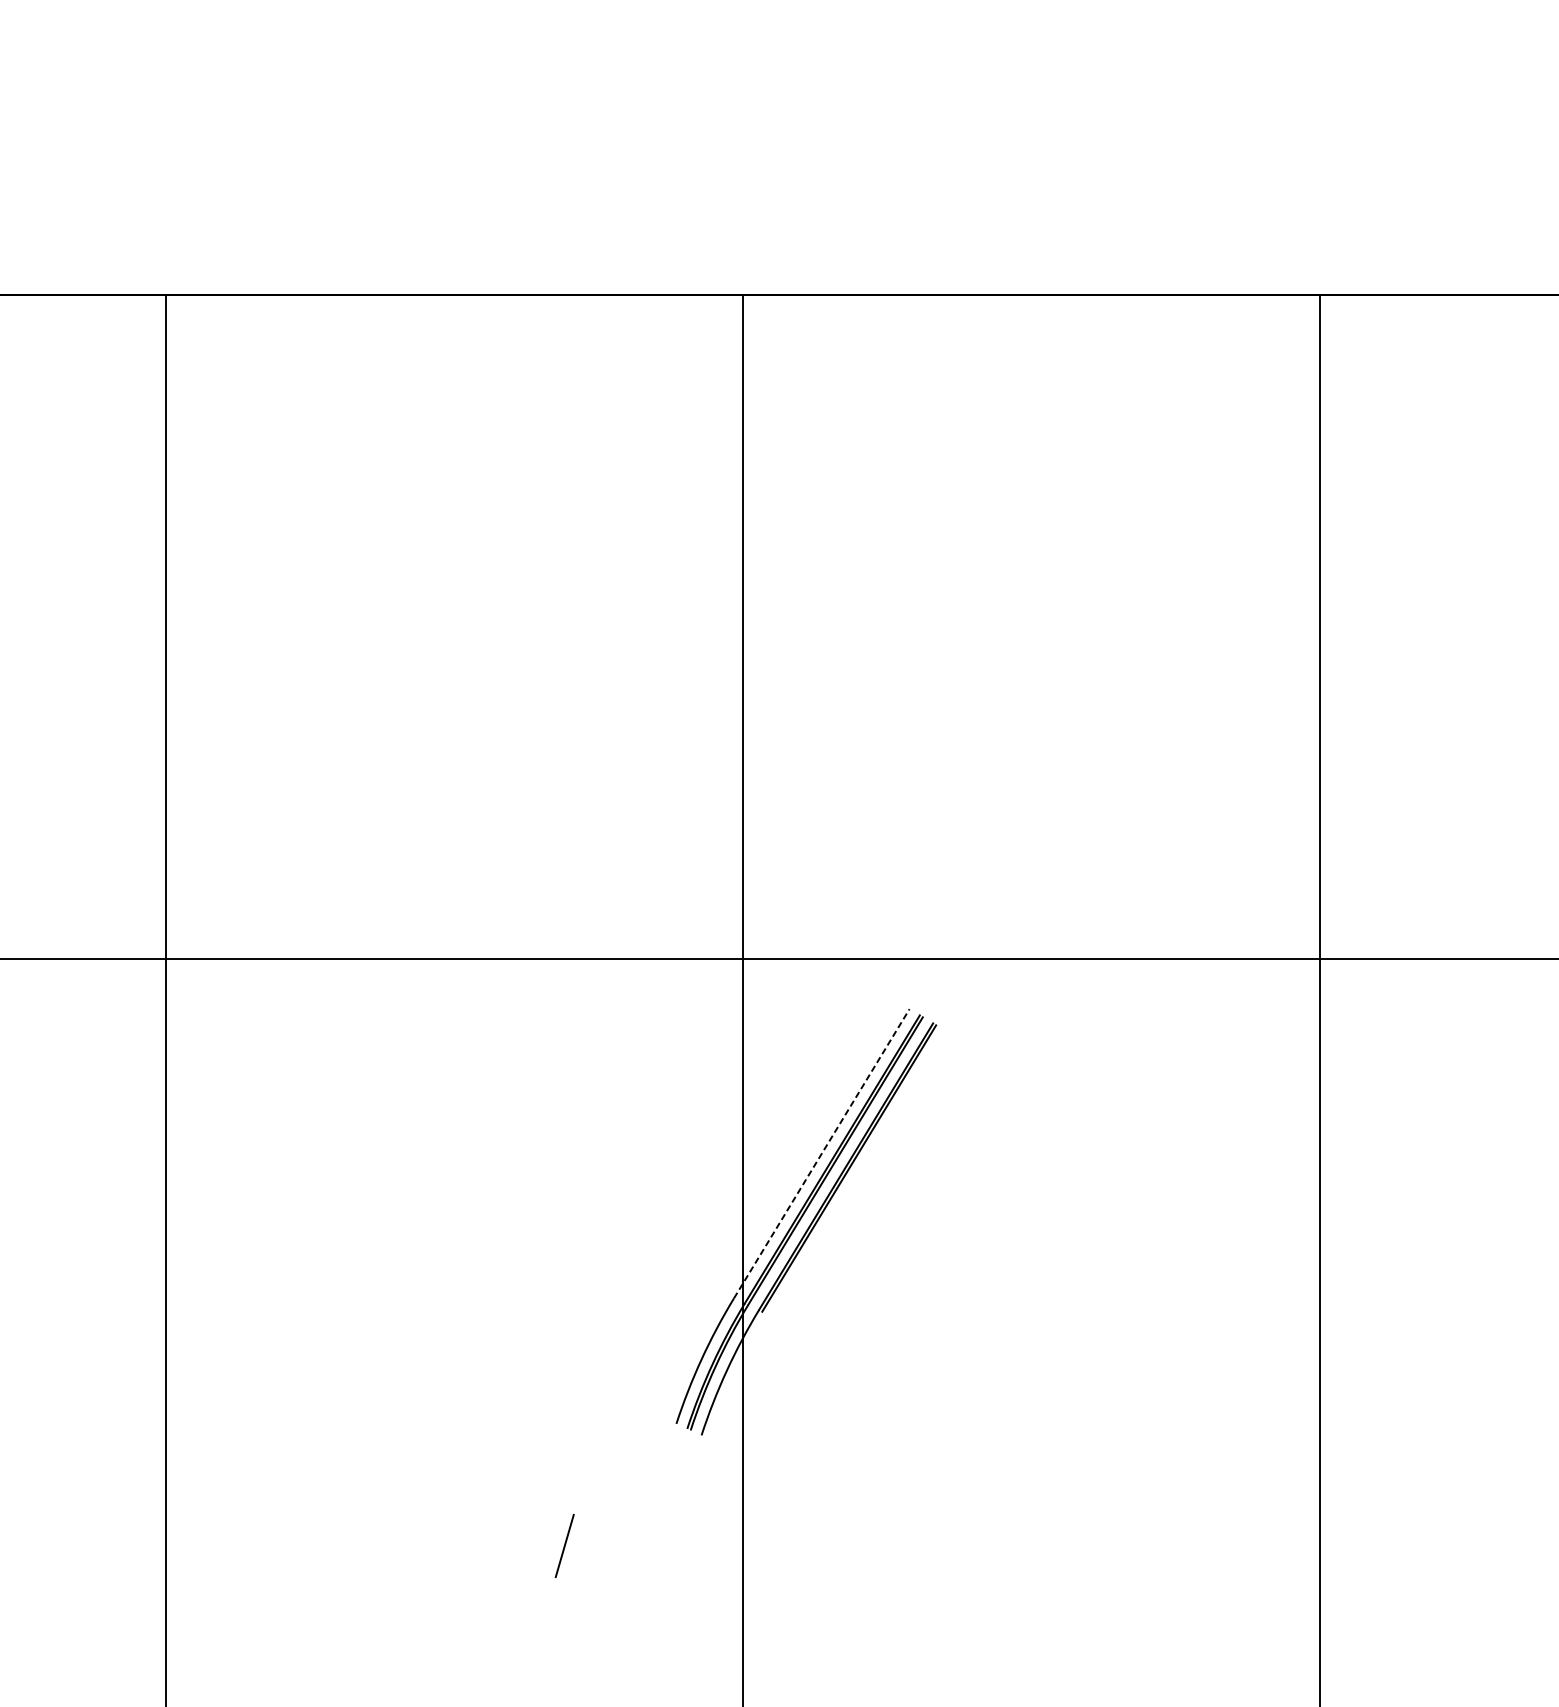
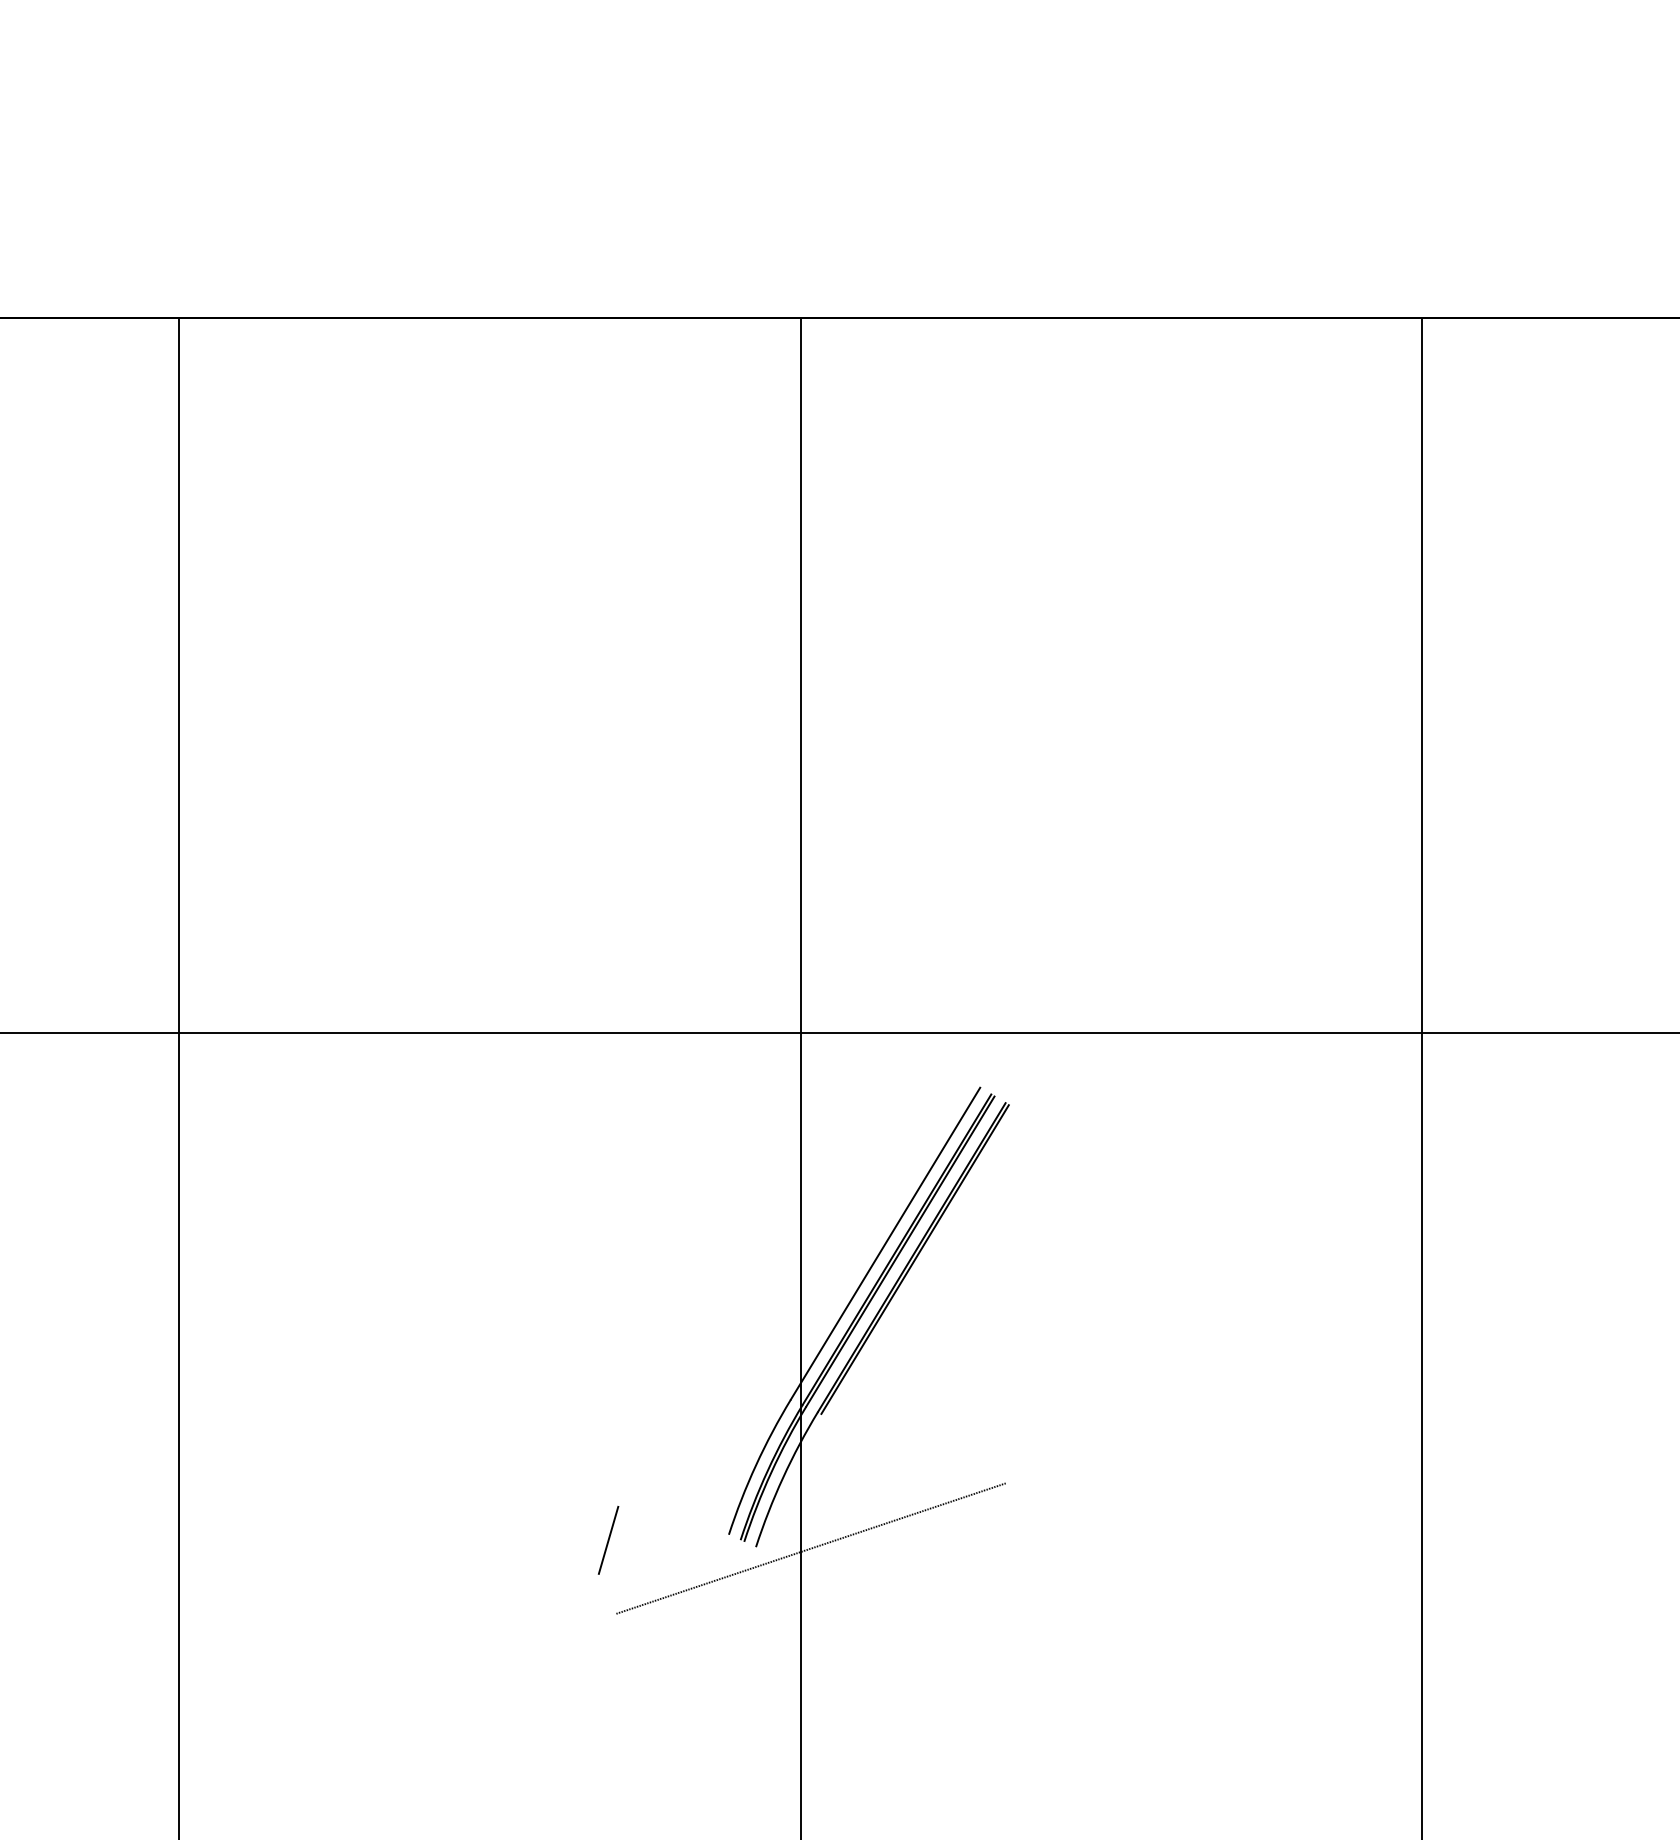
line: (821, 1153) -> (885, 1243), dashed -> solid
line: (752, 1436) -> (810, 1548), added
line: (564, 1546) -> (608, 1540), moved

